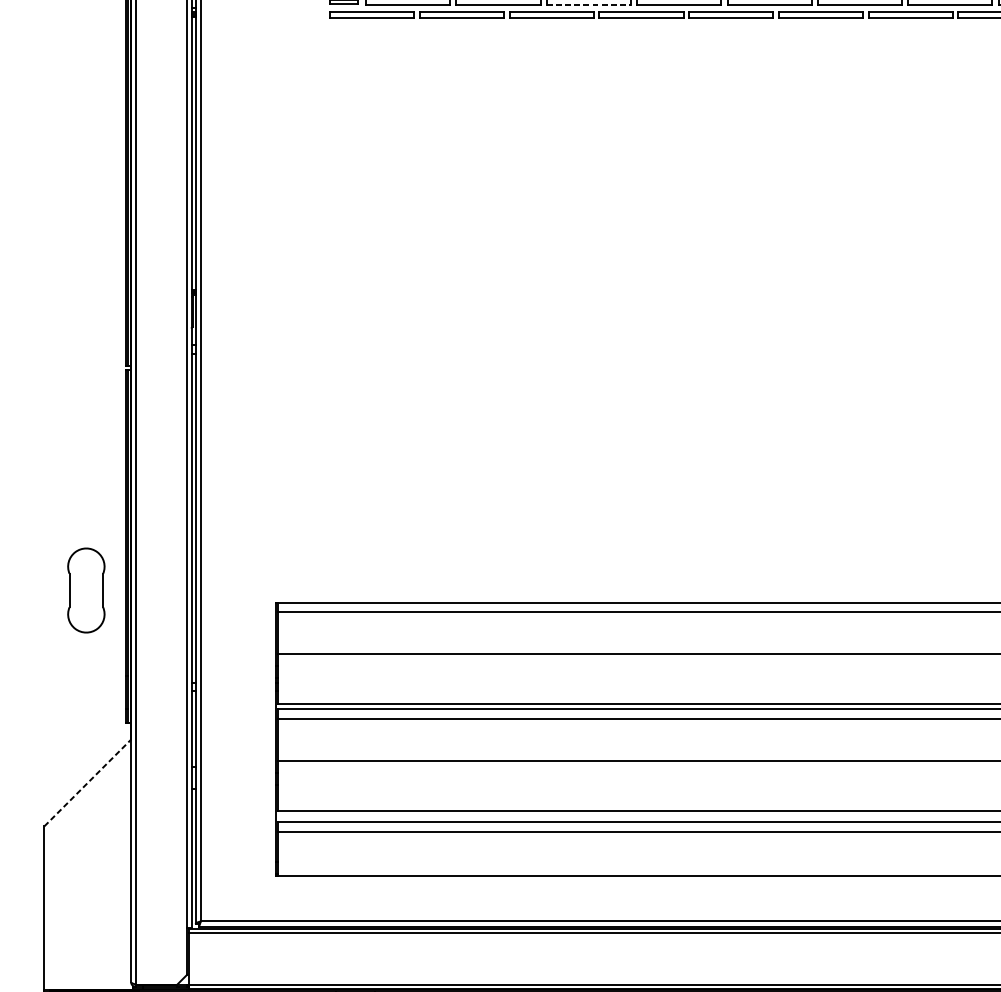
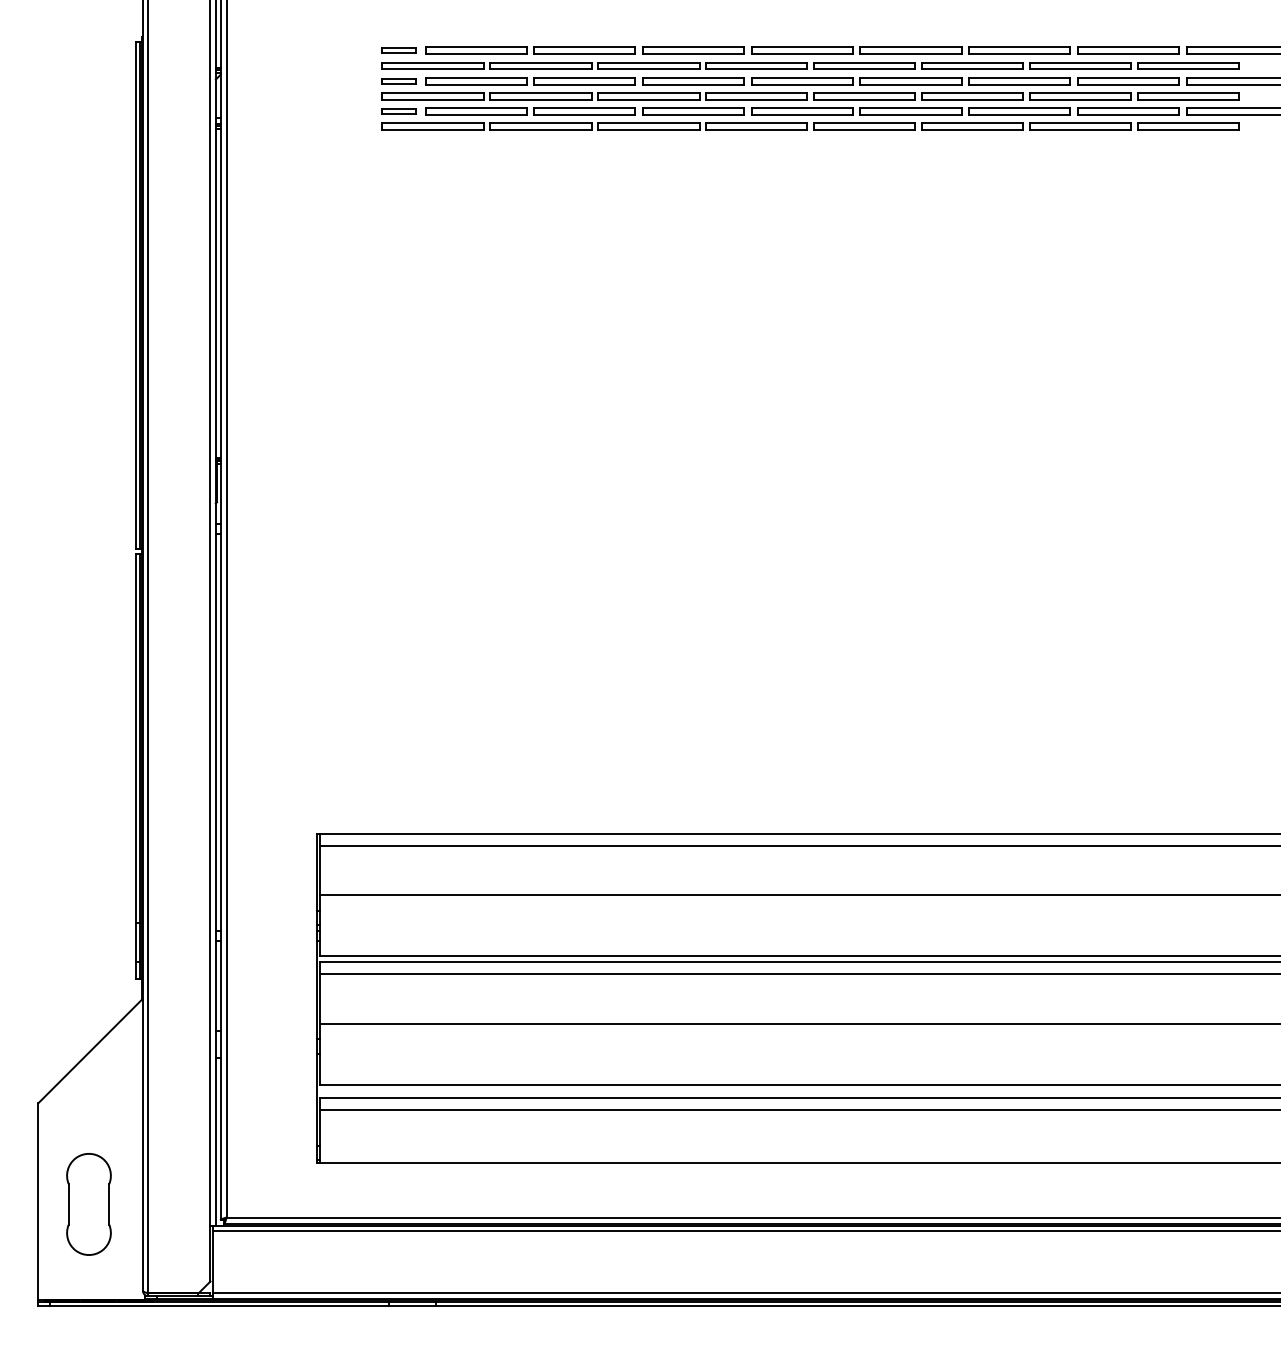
line: (588, 4) -> (693, 114), dashed -> solid
part: (85, 590) -> (88, 1204), moved
line: (87, 782) -> (90, 1050), dashed -> solid

